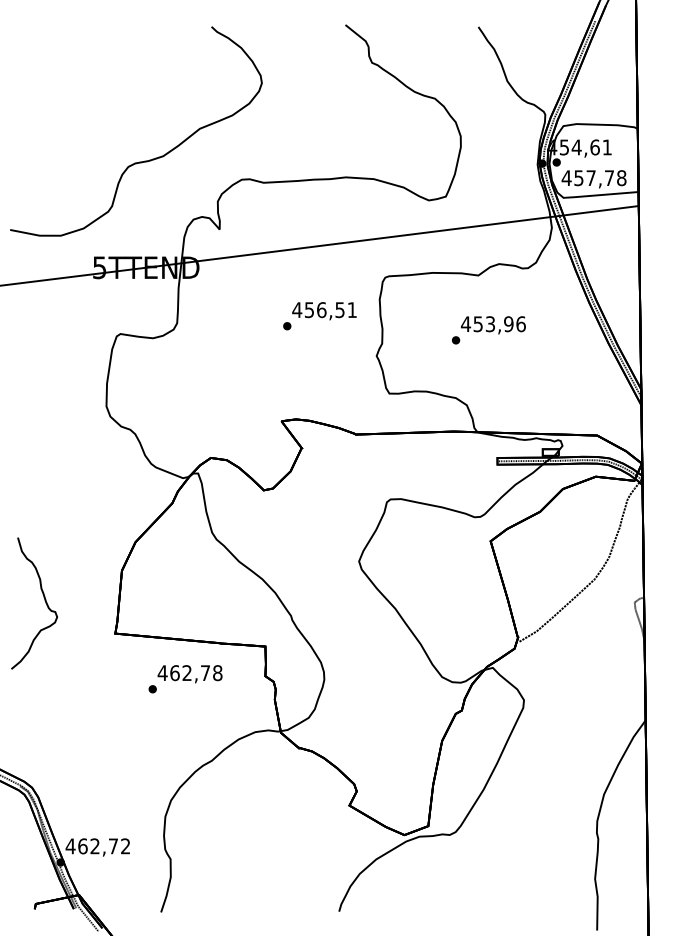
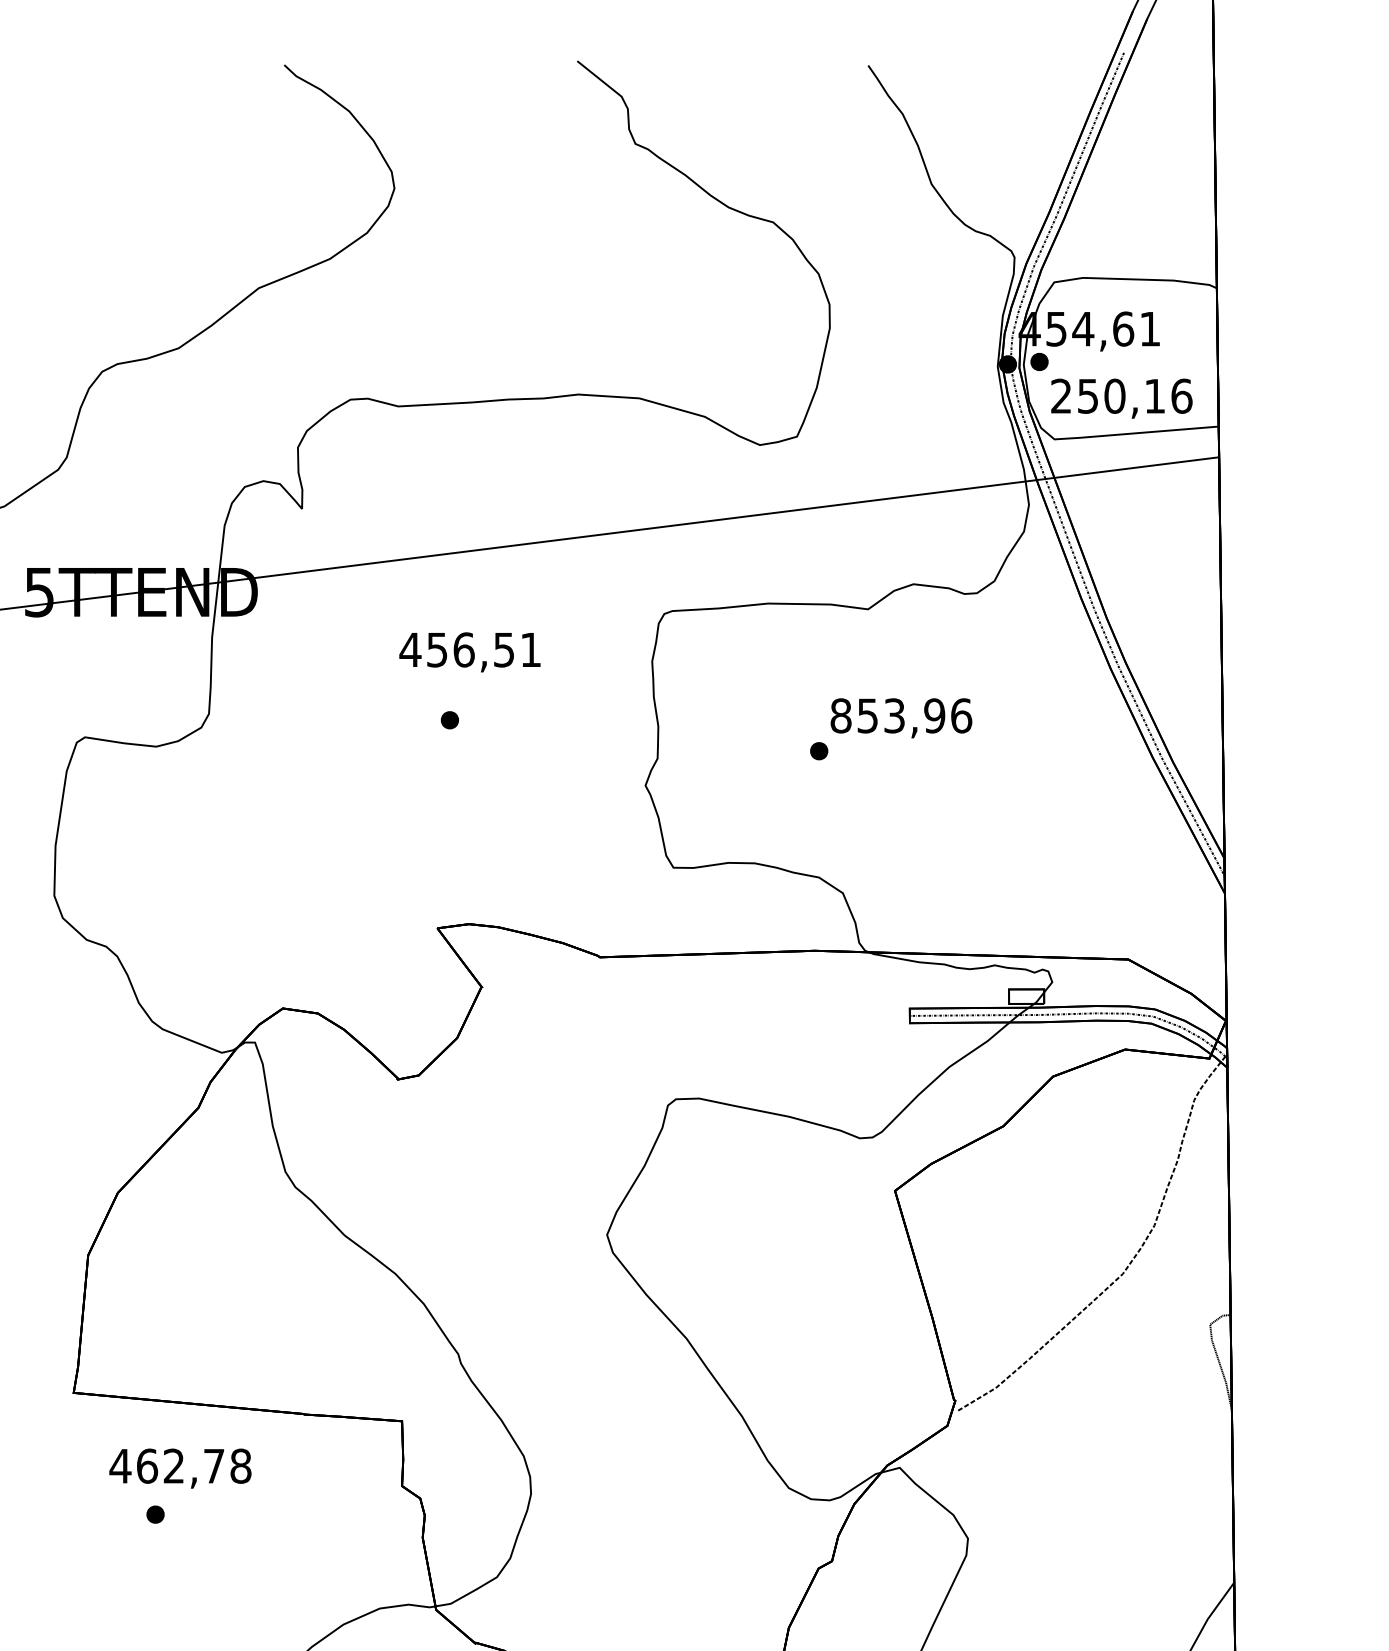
text: (593, 178) -> (1120, 397), 457,78 -> 250,16
text: (324, 311) -> (470, 653), moved
text: (465, 324) -> (839, 716), 453,96 -> 853,96
text: (189, 674) -> (179, 1469), moved

